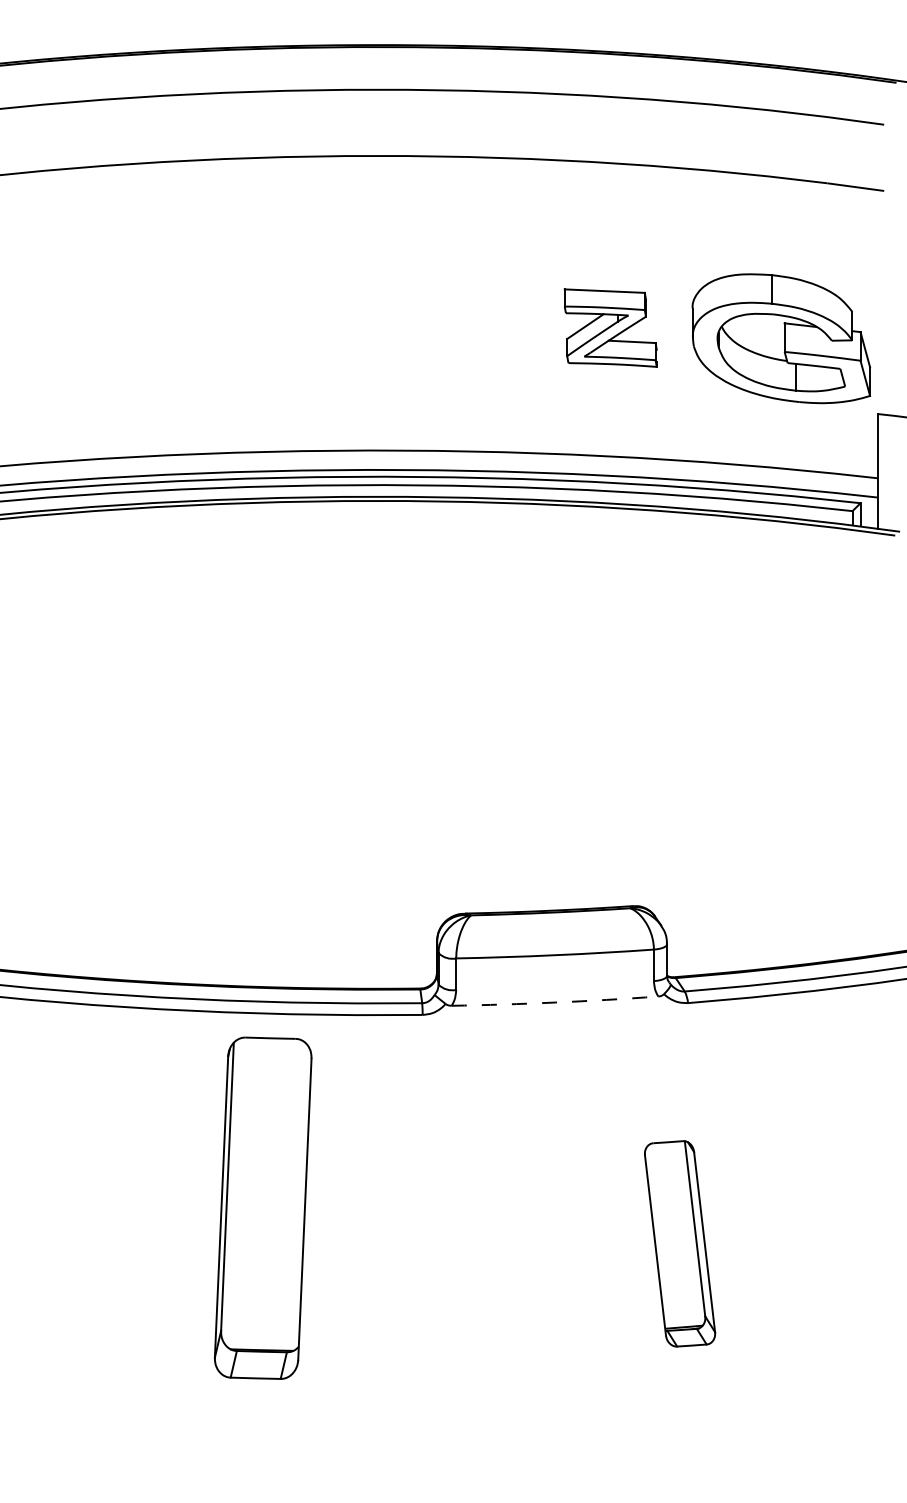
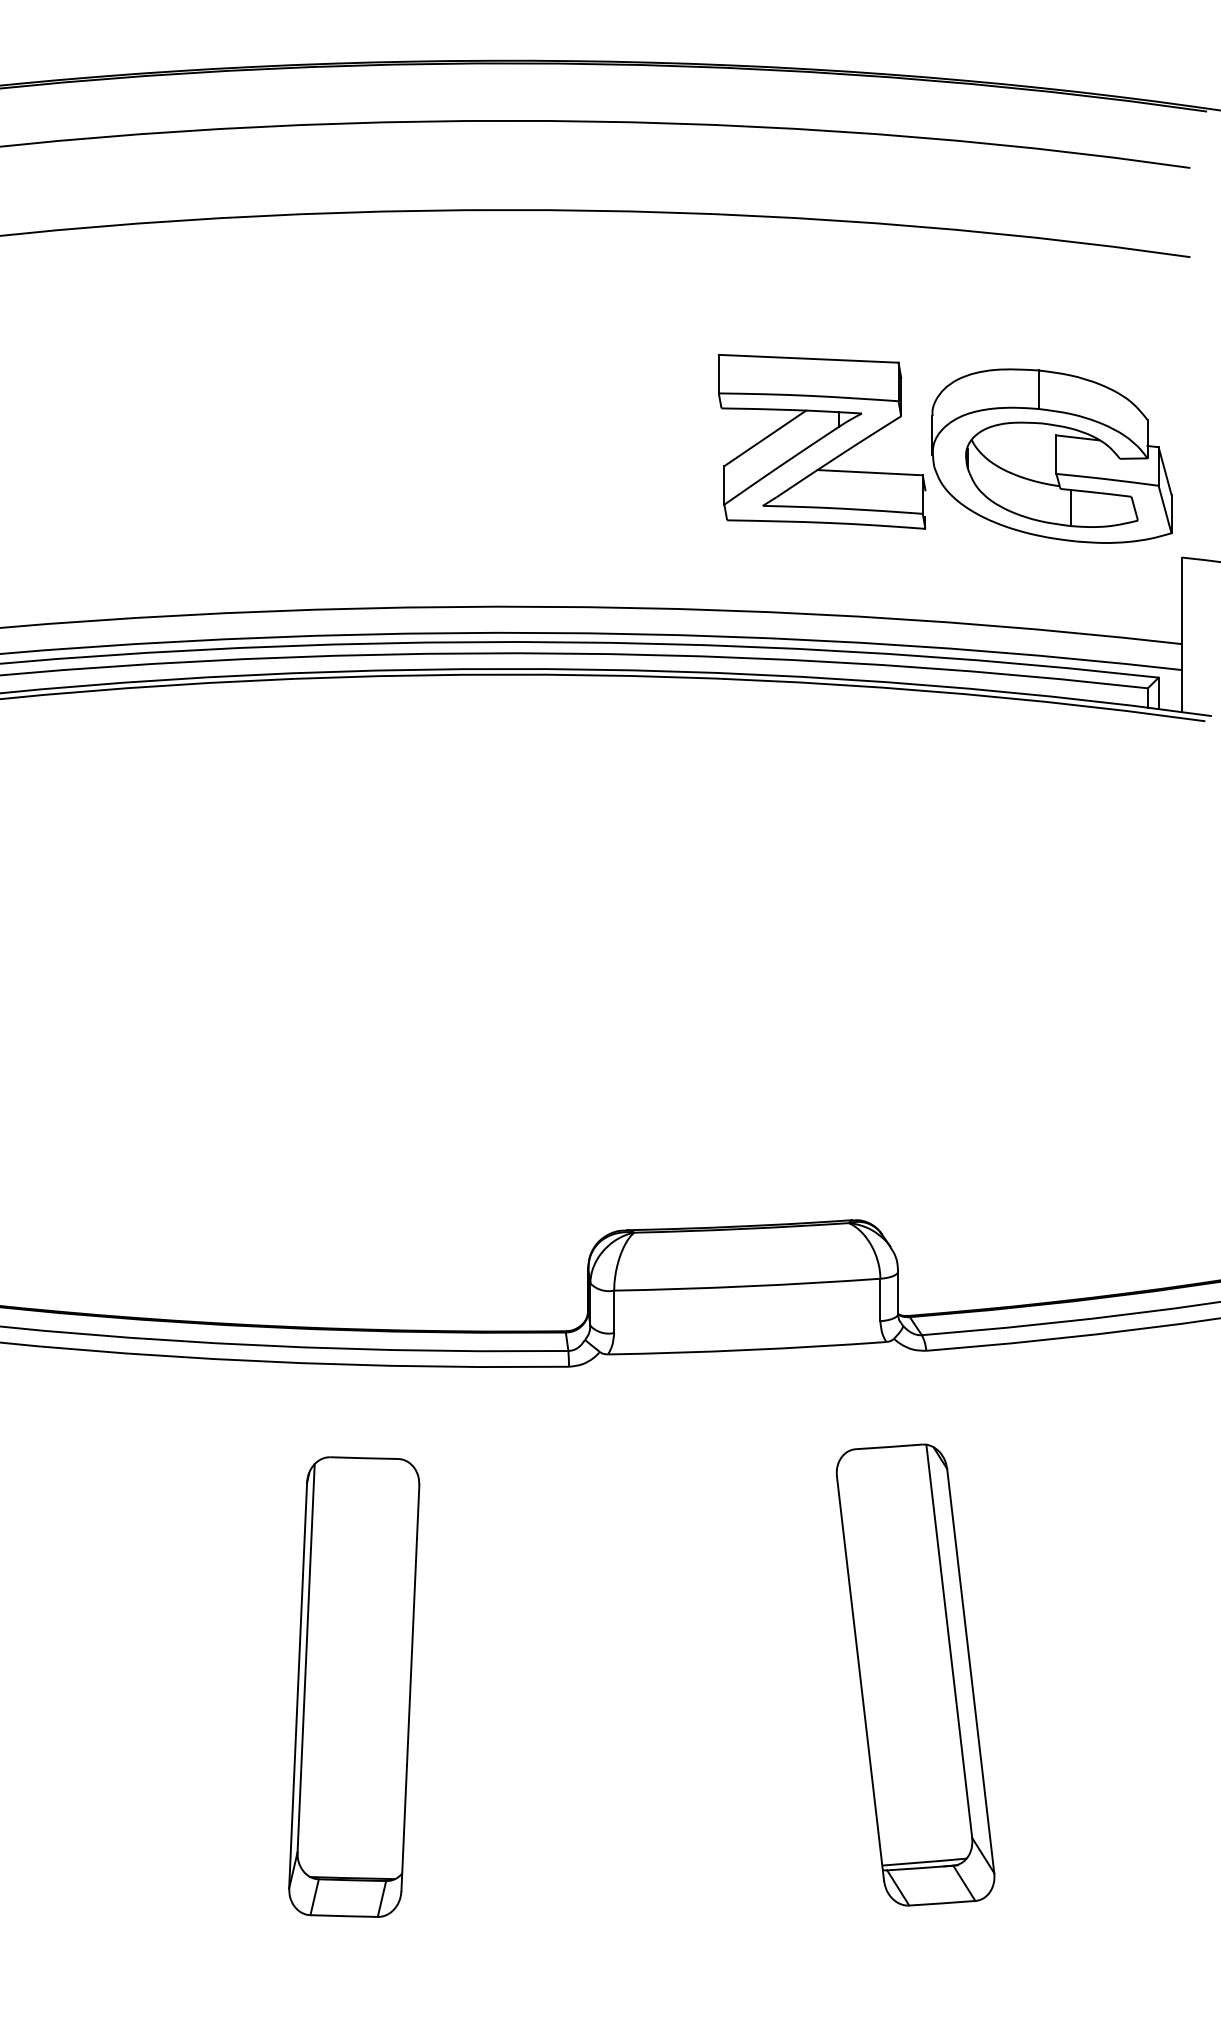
part: (610, 327) -> (822, 441), size x1.67
arc: (555, 1002) -> (747, 1350), dashed -> solid
part: (263, 1207) -> (354, 1686), moved
part: (679, 1243) -> (915, 1674), size x1.67

